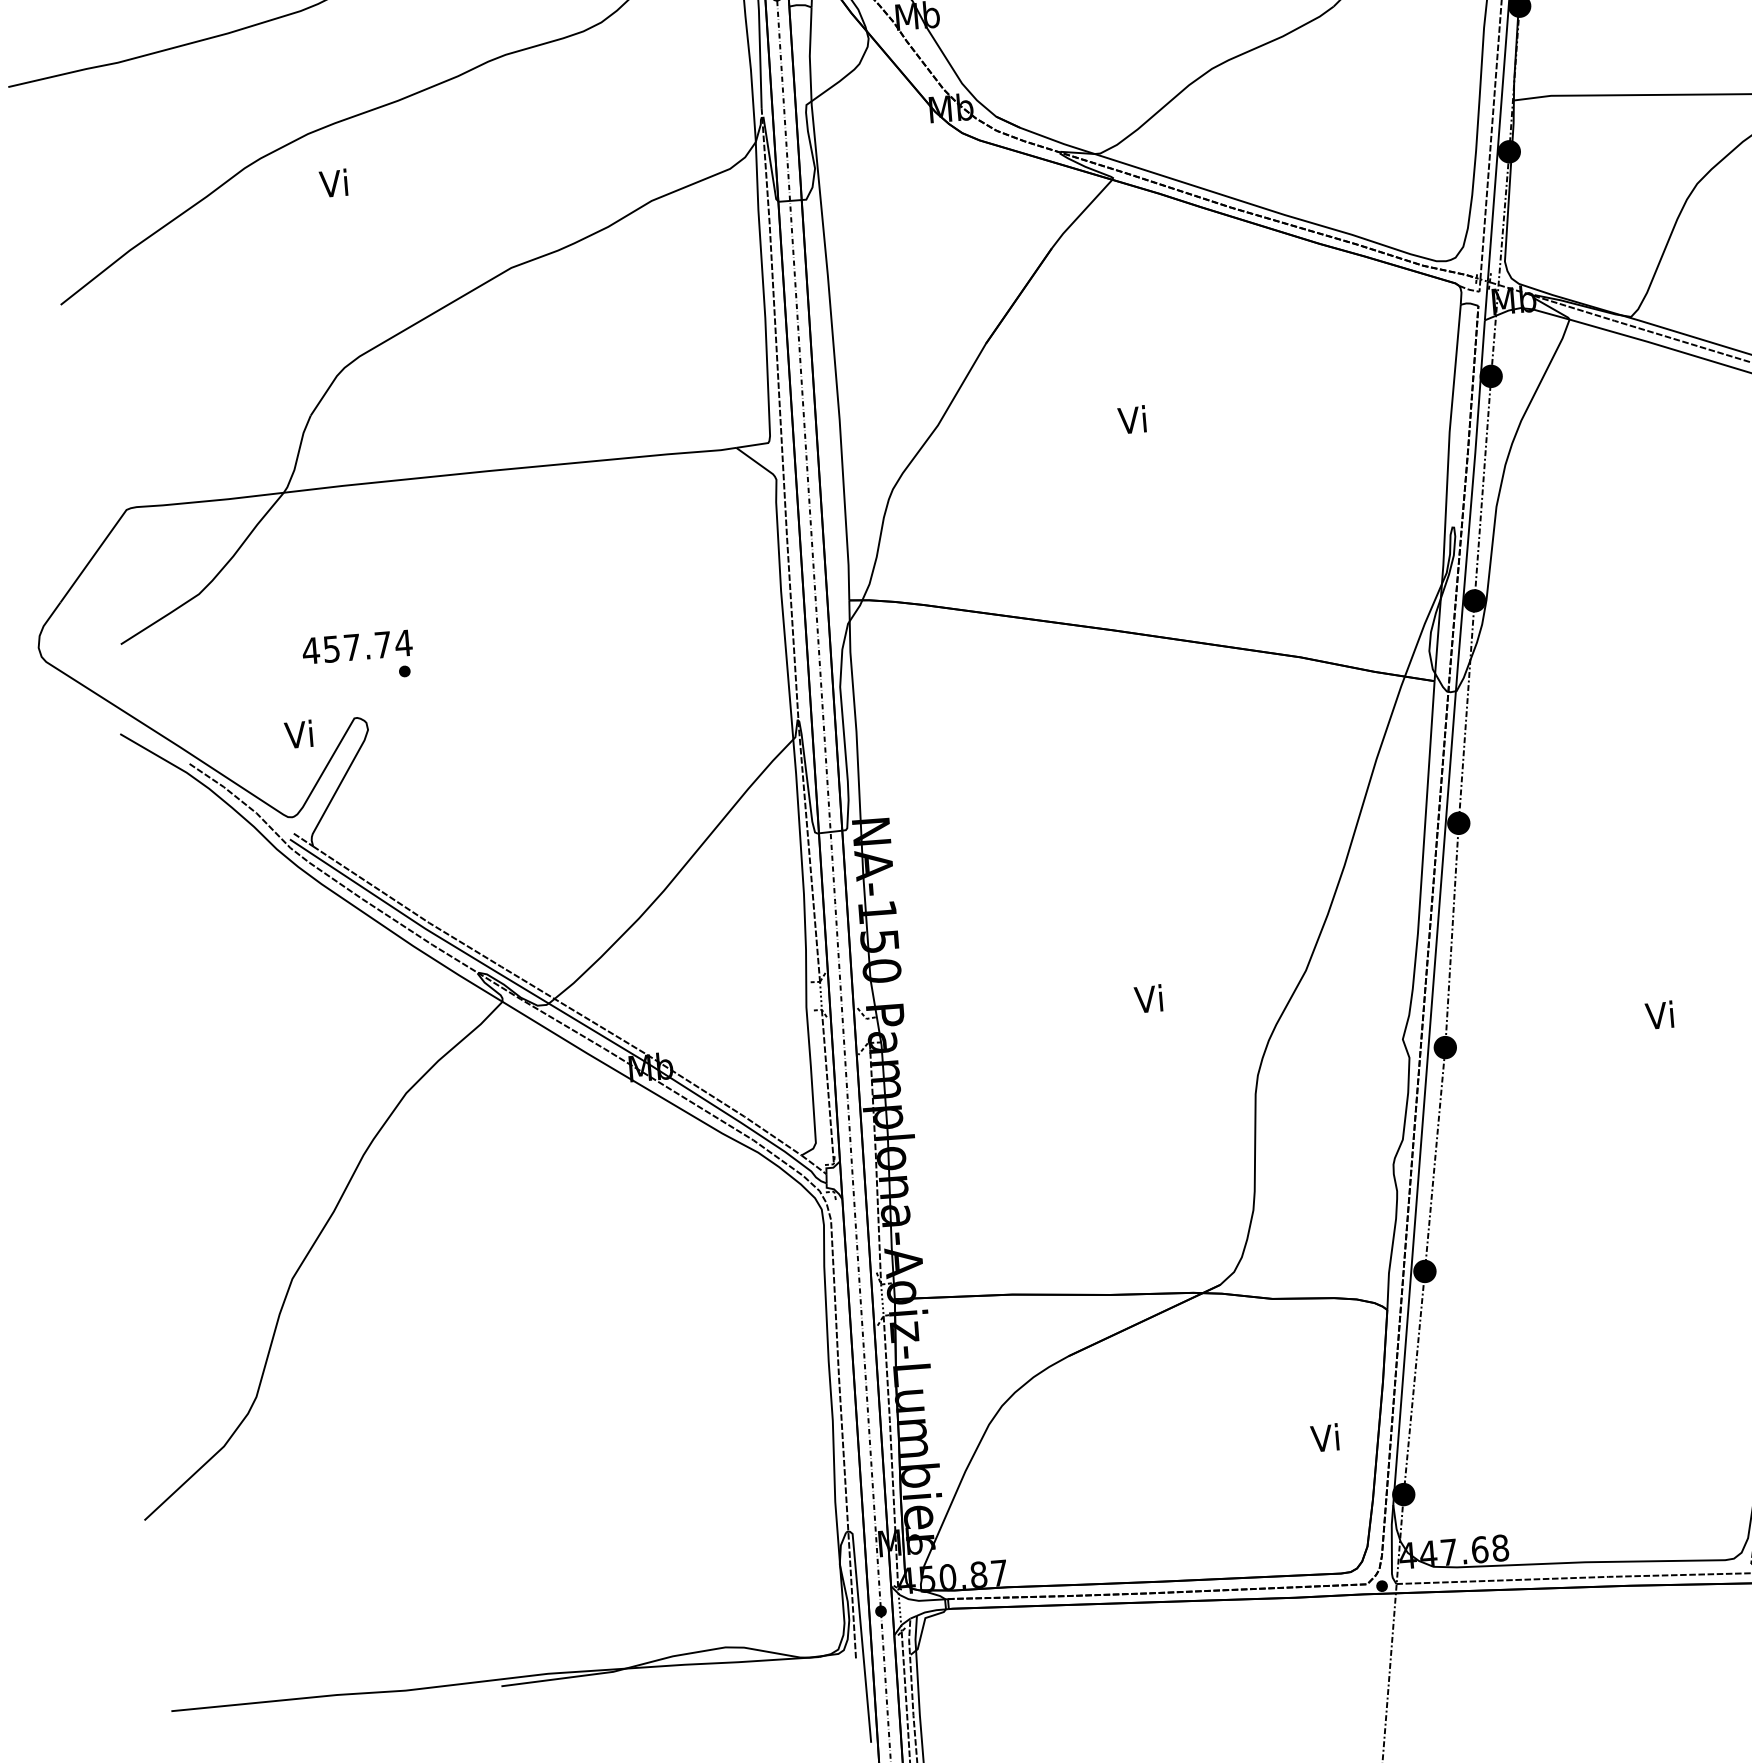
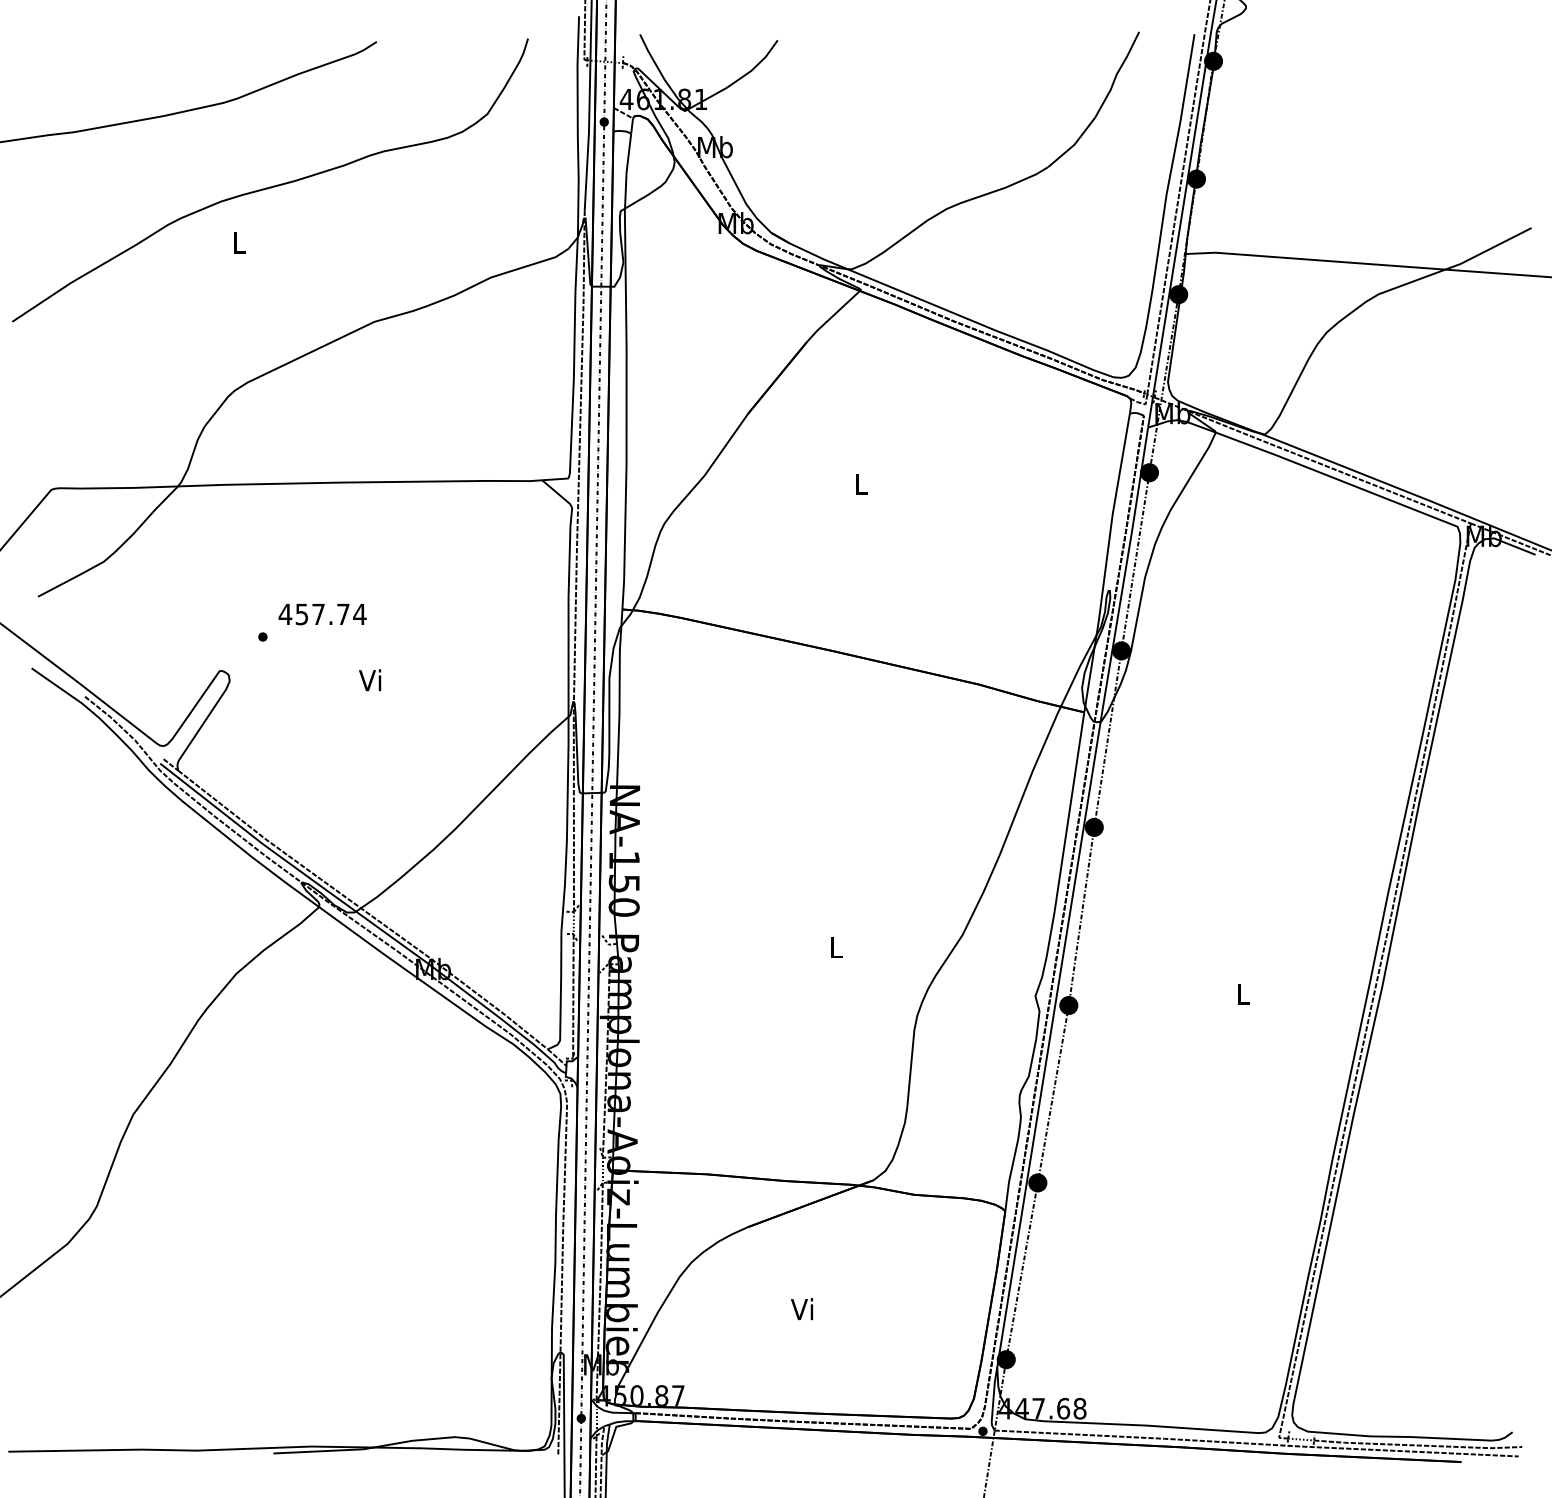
text: (334, 183) -> (238, 242), Vi -> L
text: (1131, 419) -> (859, 483), Vi -> L
text: (357, 647) -> (322, 614), moved
text: (299, 734) -> (370, 680), moved
text: (1149, 999) -> (835, 947), Vi -> L
text: (1658, 1014) -> (1241, 993), Vi -> L
text: (1325, 1438) -> (802, 1309), moved

